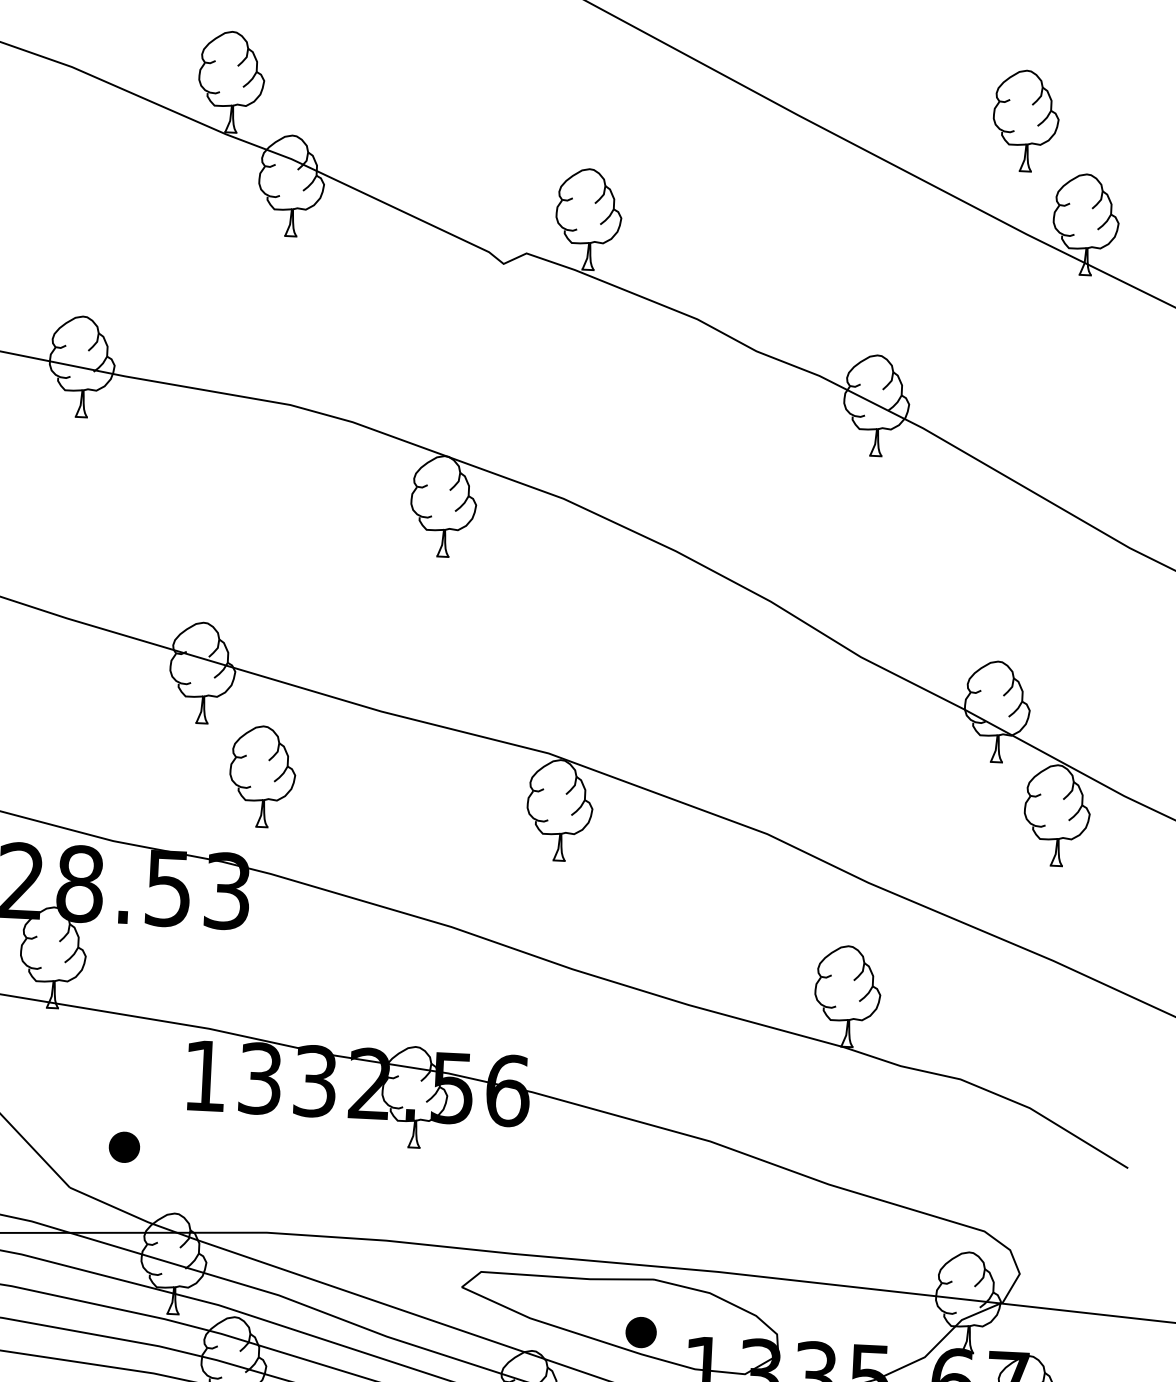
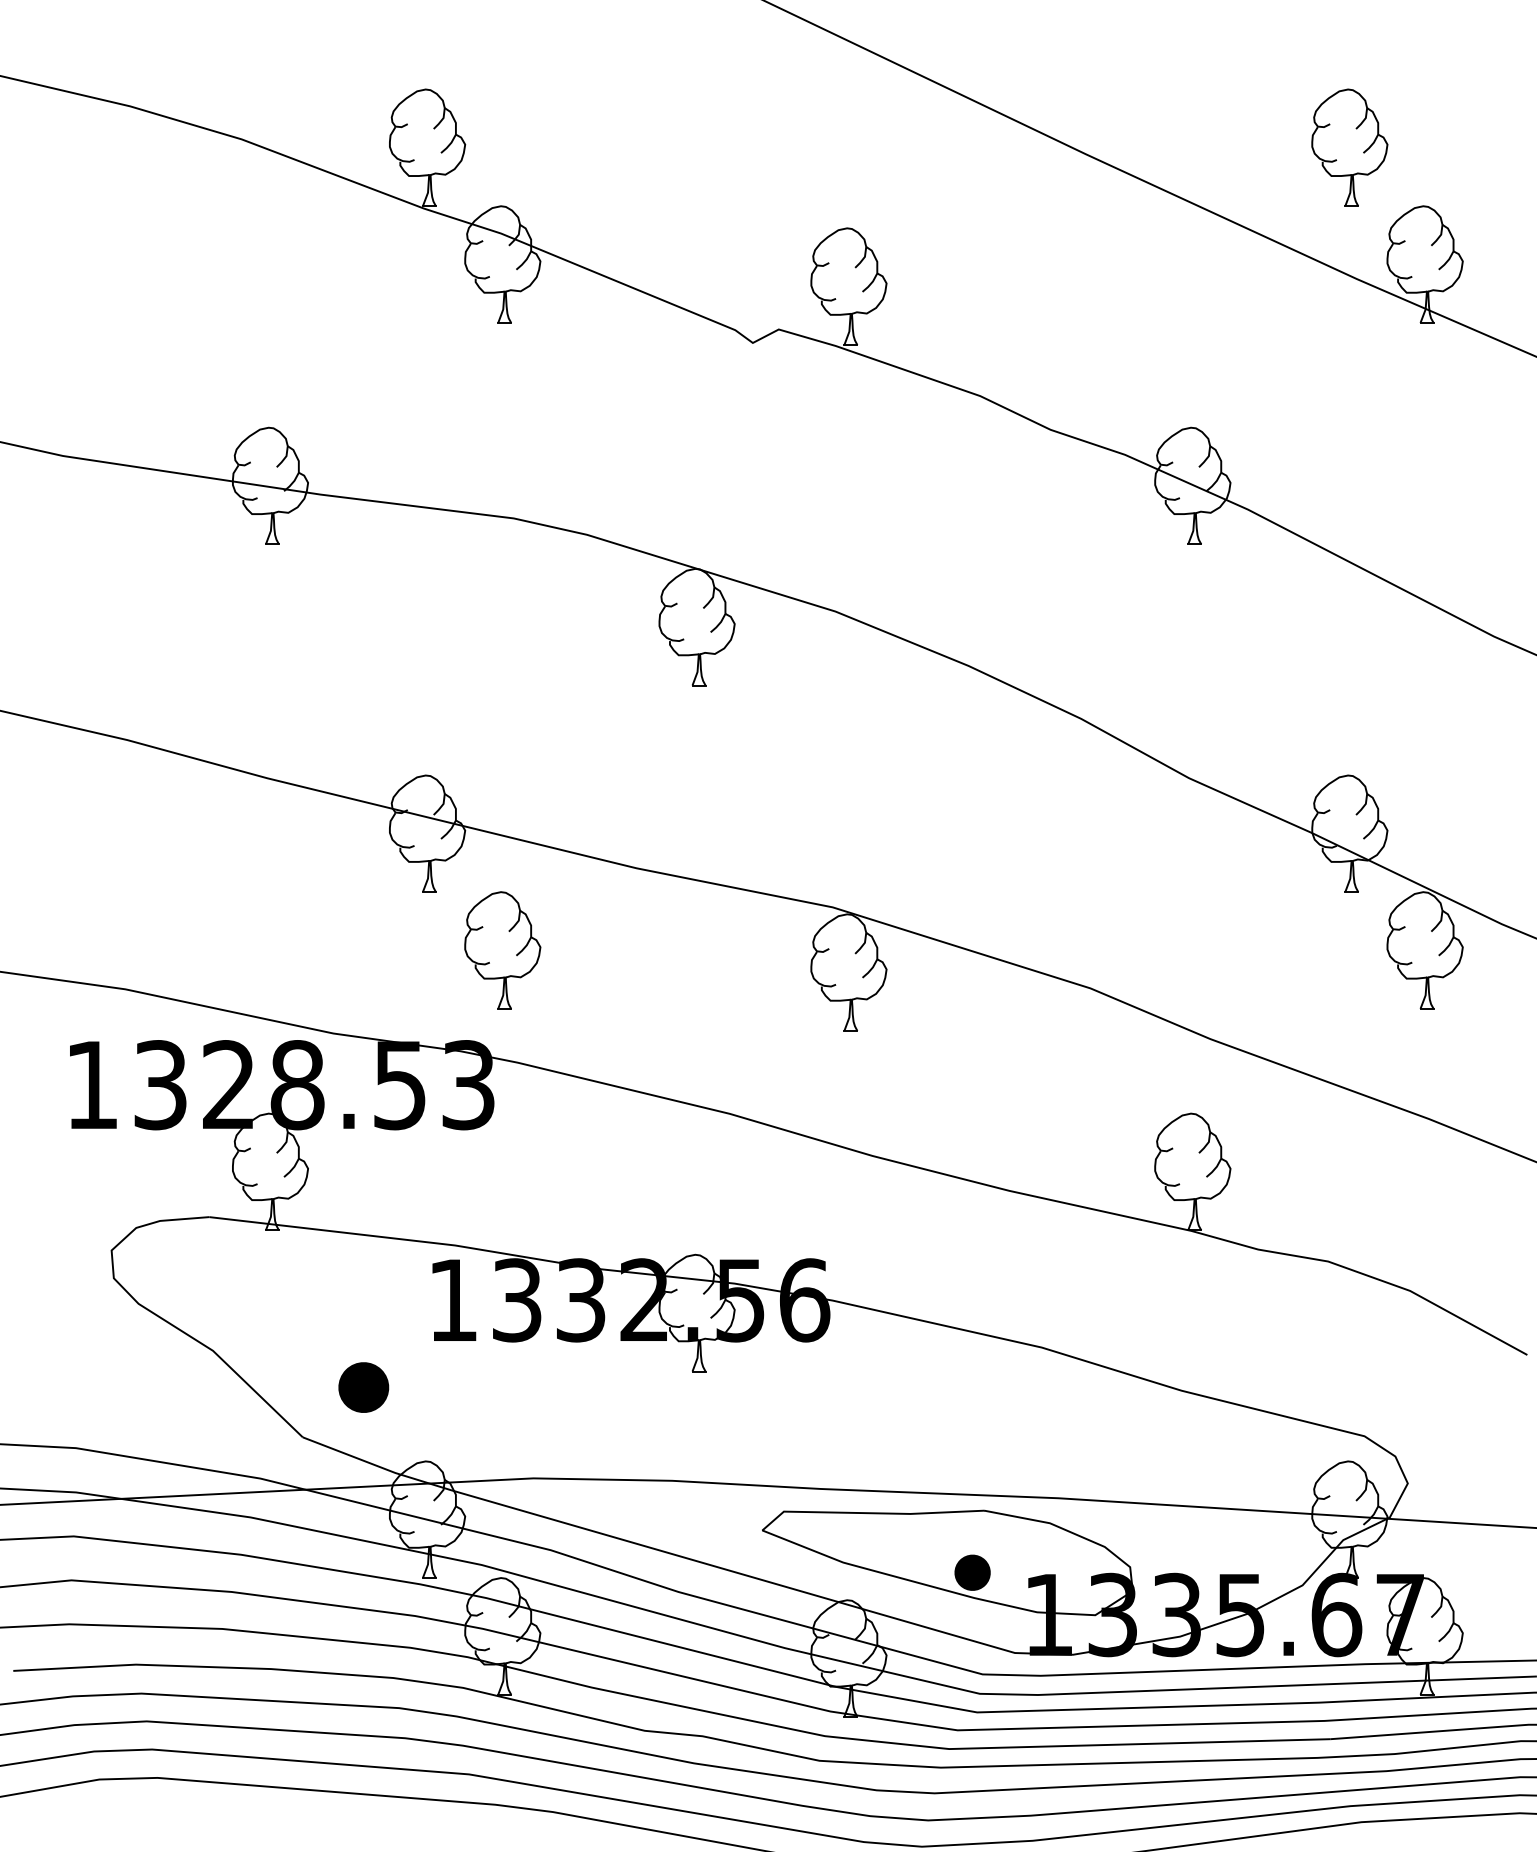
part: (124, 1147) -> (363, 1387), size x1.4

